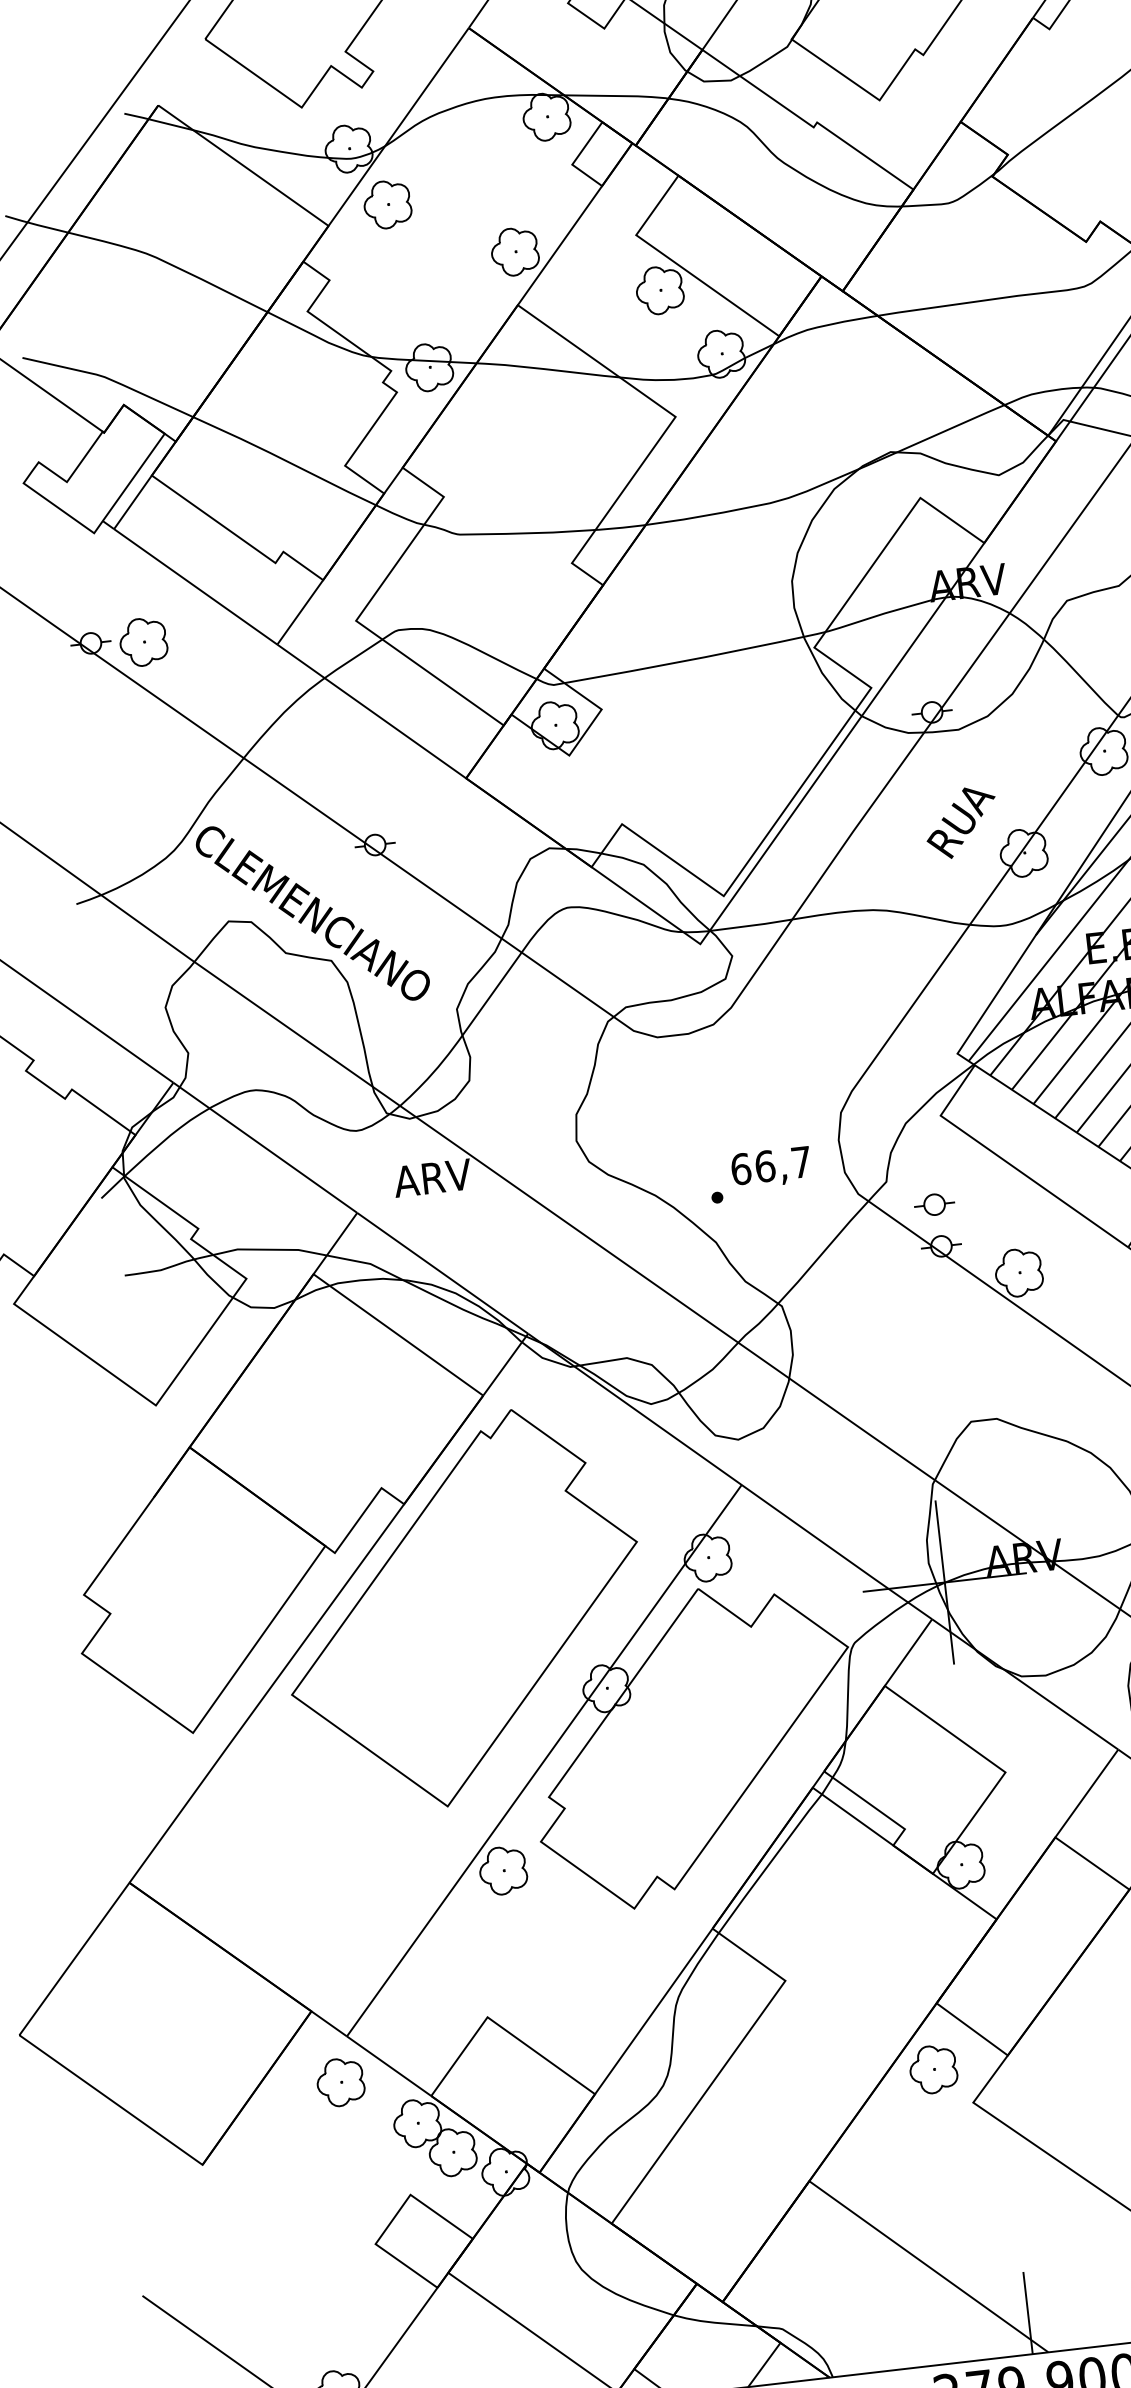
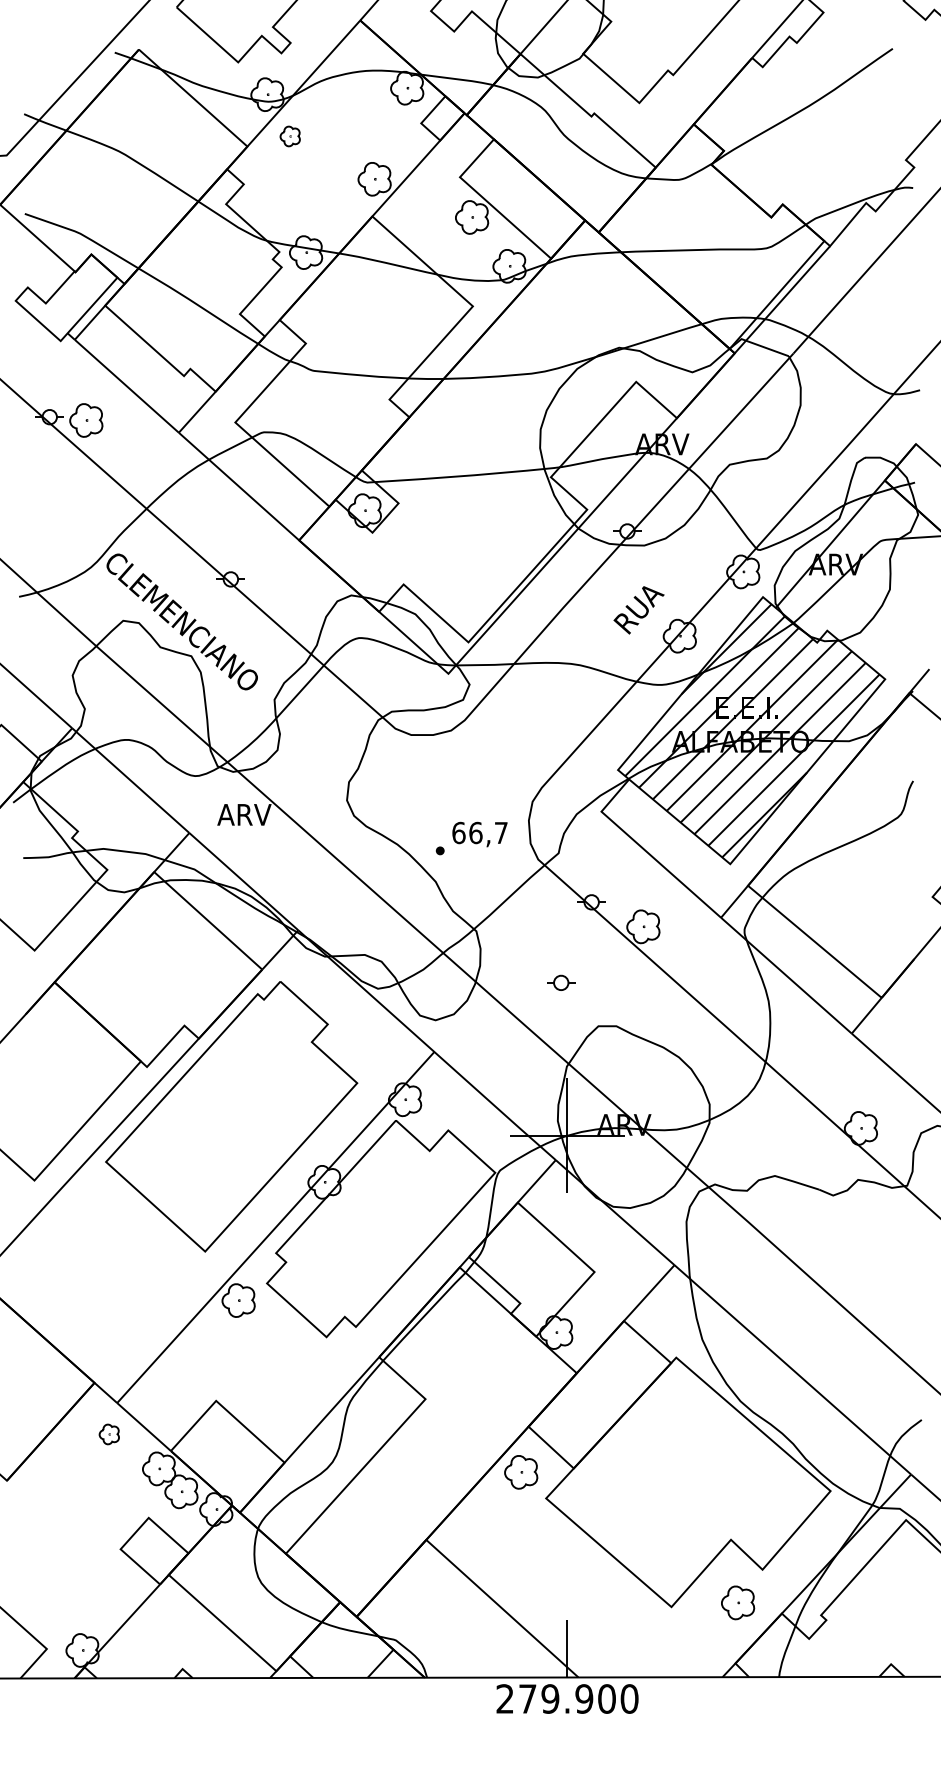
part: (388, 204) -> (290, 136), size x0.6
part: (934, 1204) -> (561, 982), moved
part: (341, 2082) -> (109, 1434), size x0.6

